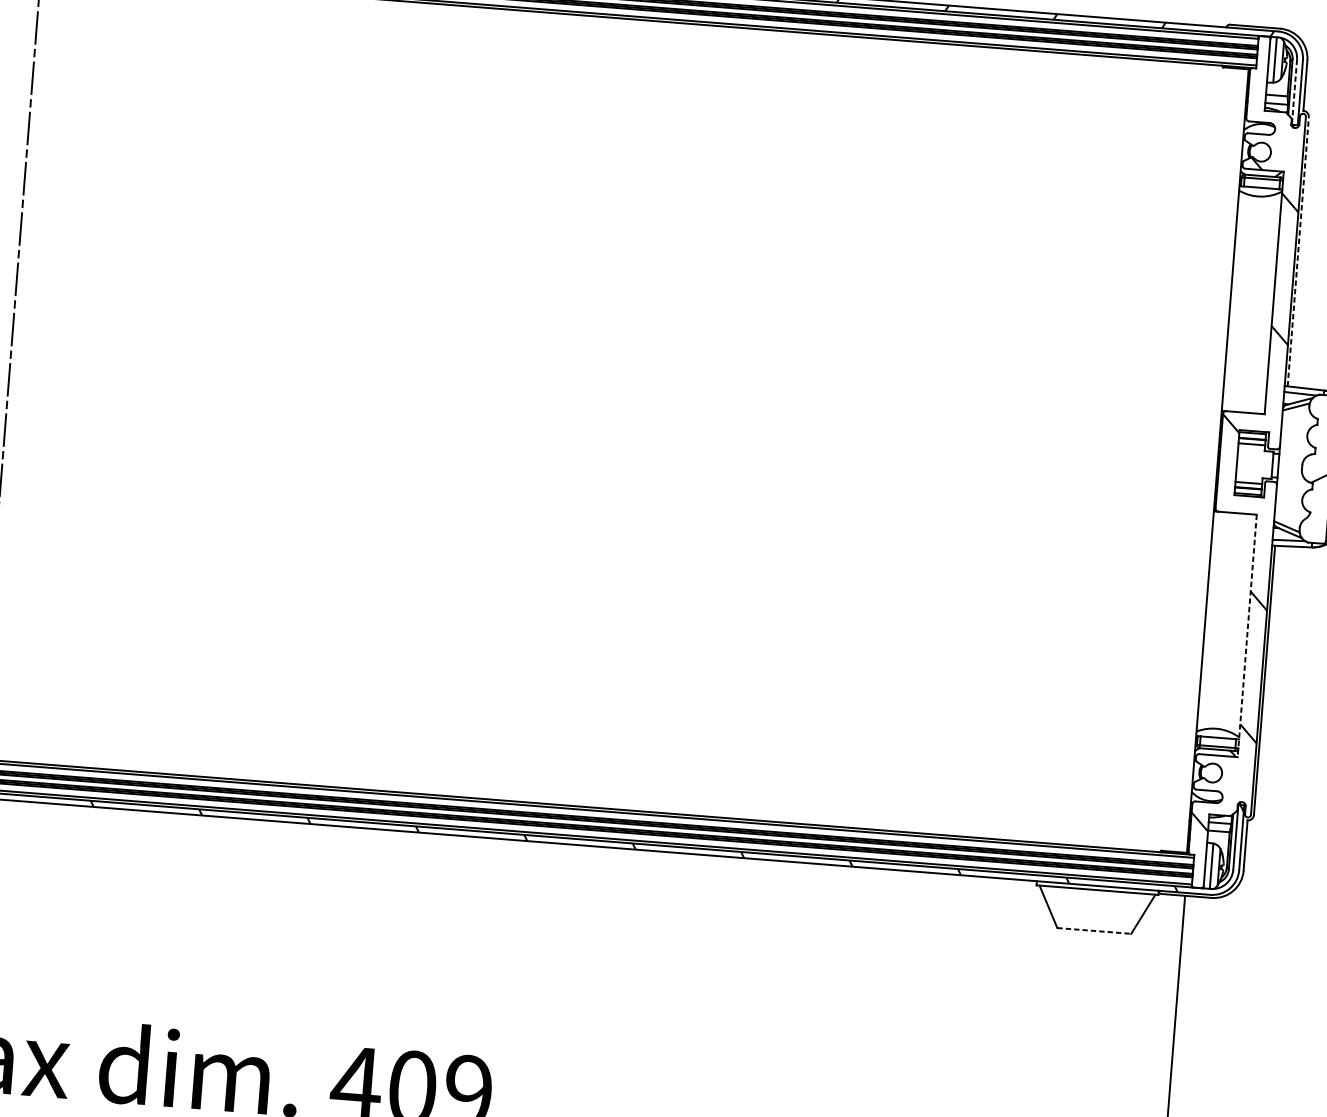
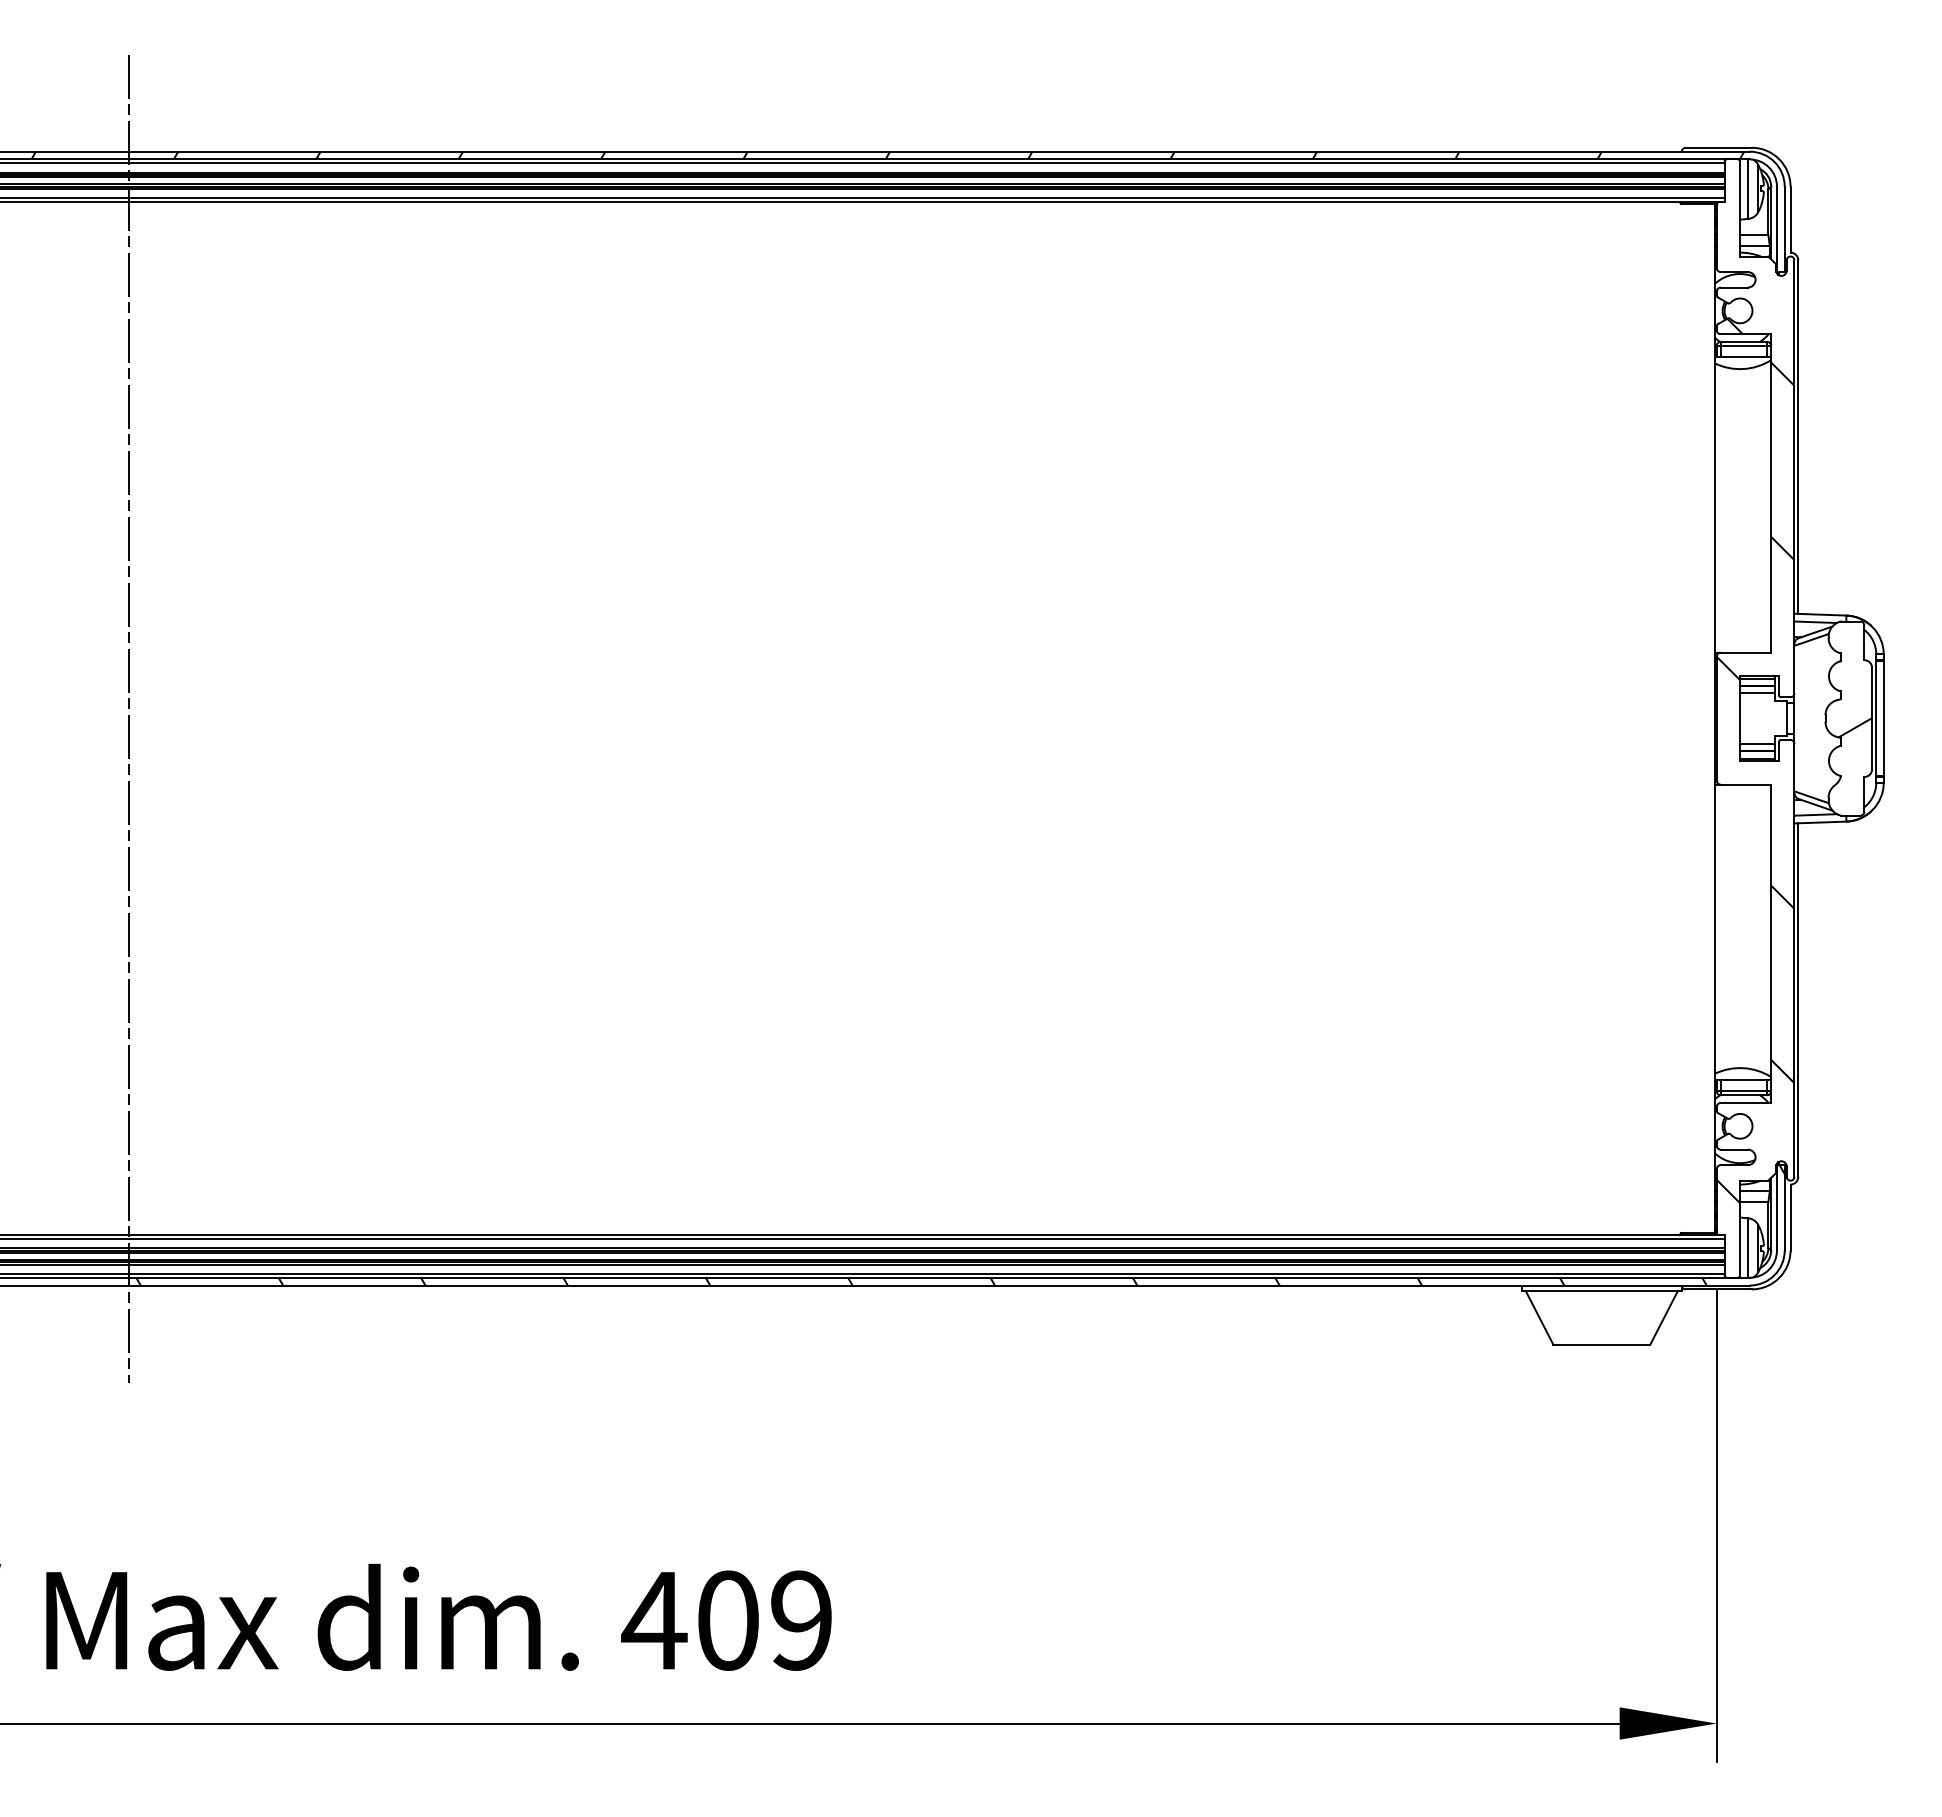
line: (1294, 92) -> (1776, 229), dashed -> solid
line: (1298, 252) -> (1798, 437), dashed -> solid
line: (1247, 636) -> (1771, 944), dashed -> solid
line: (1094, 930) -> (1601, 1344), dashed -> solid

